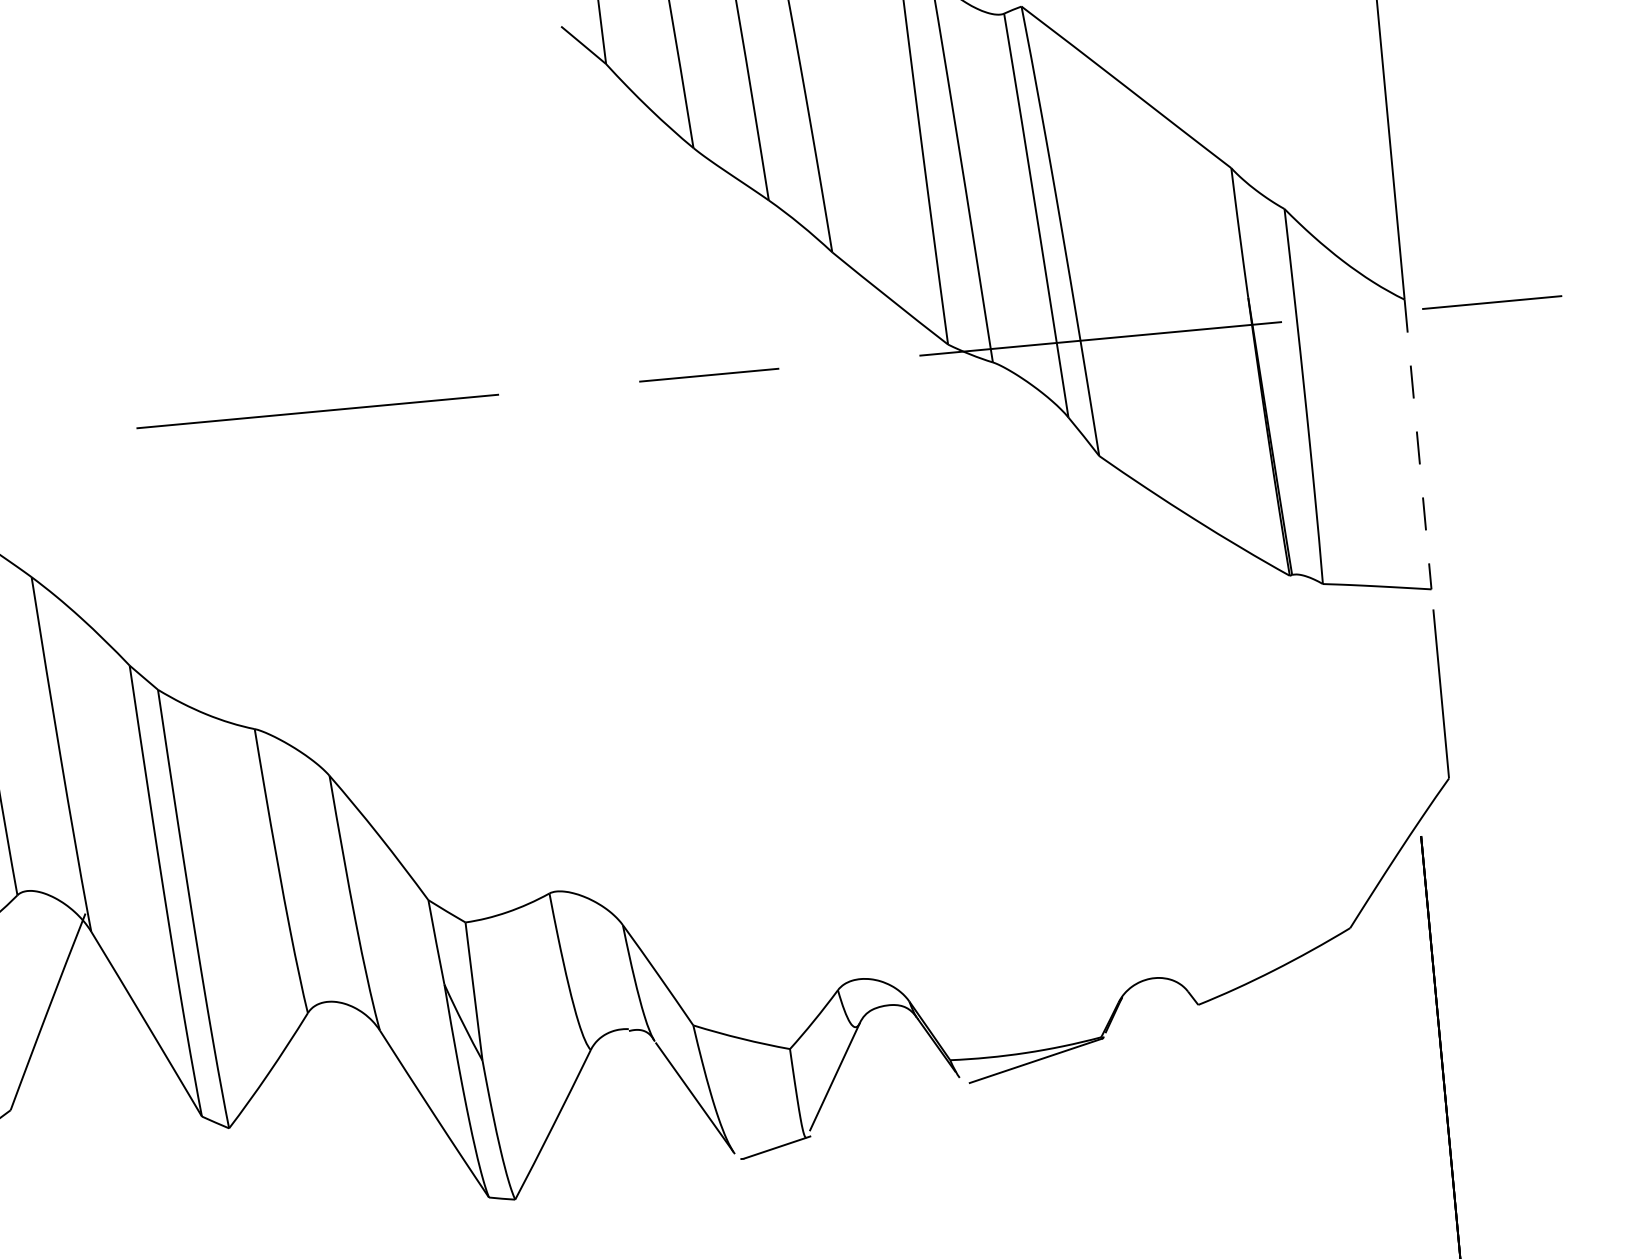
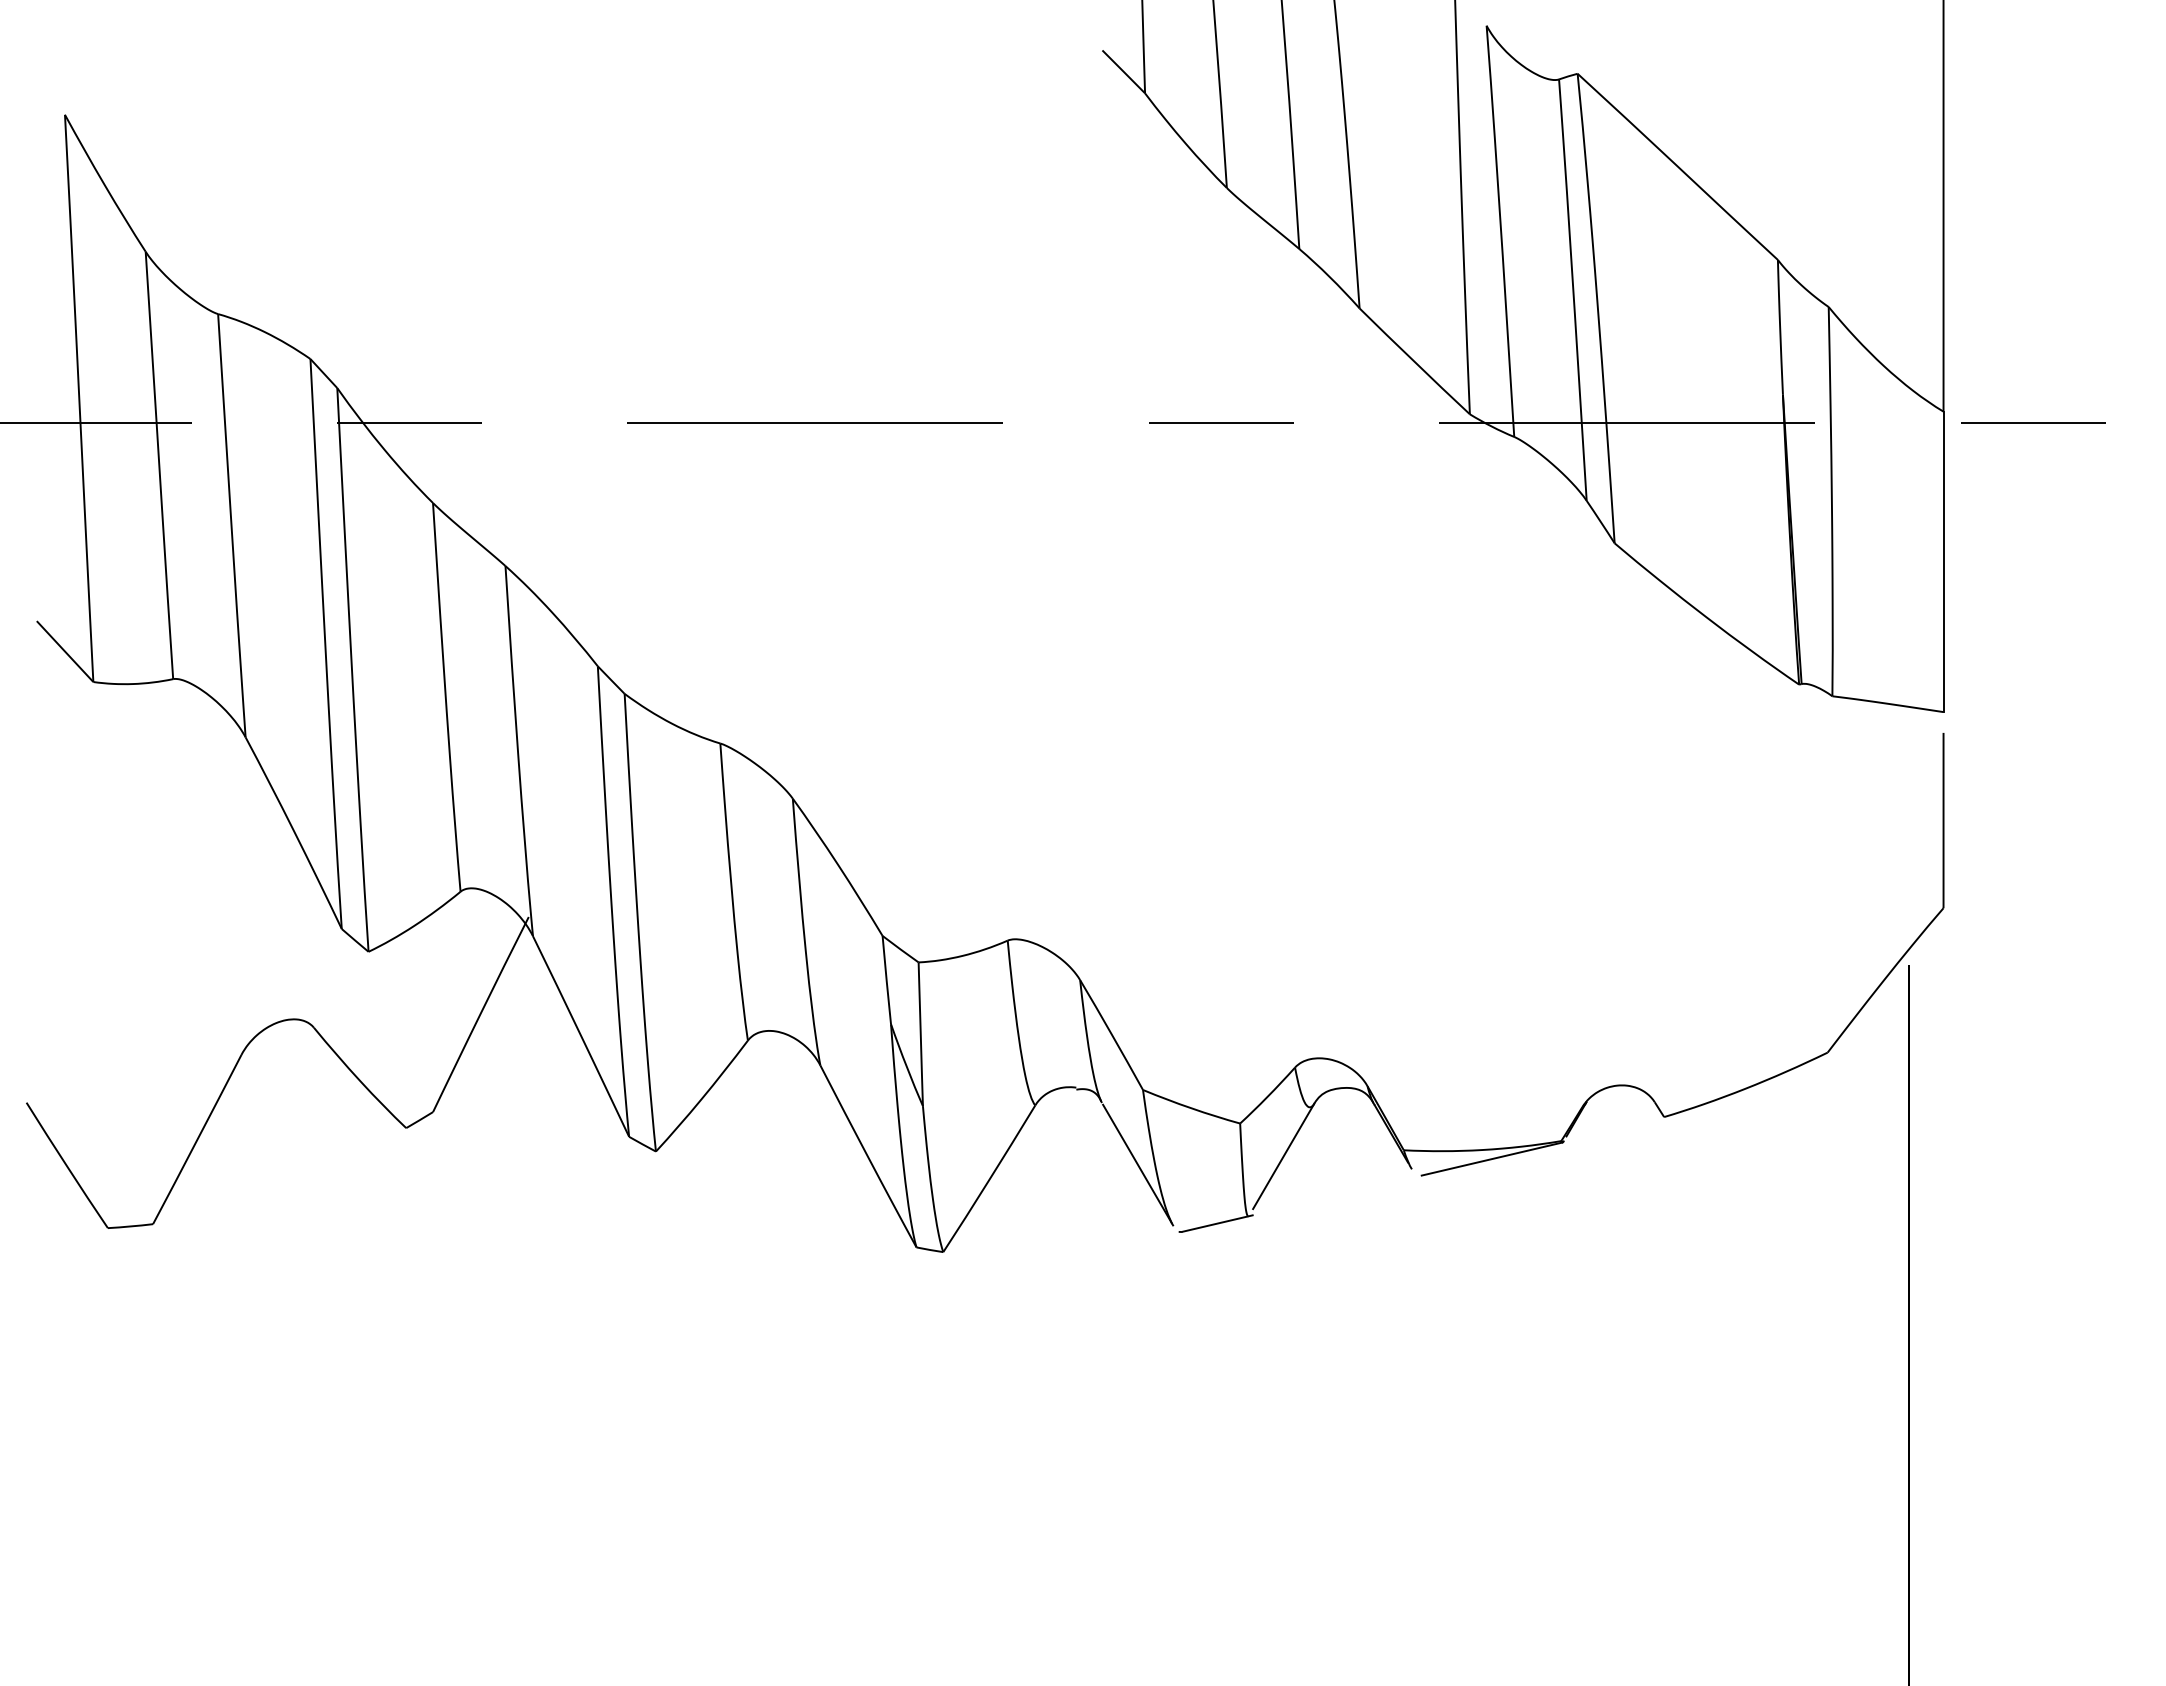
line: (1418, 445) -> (1943, 562), dashed -> solid

